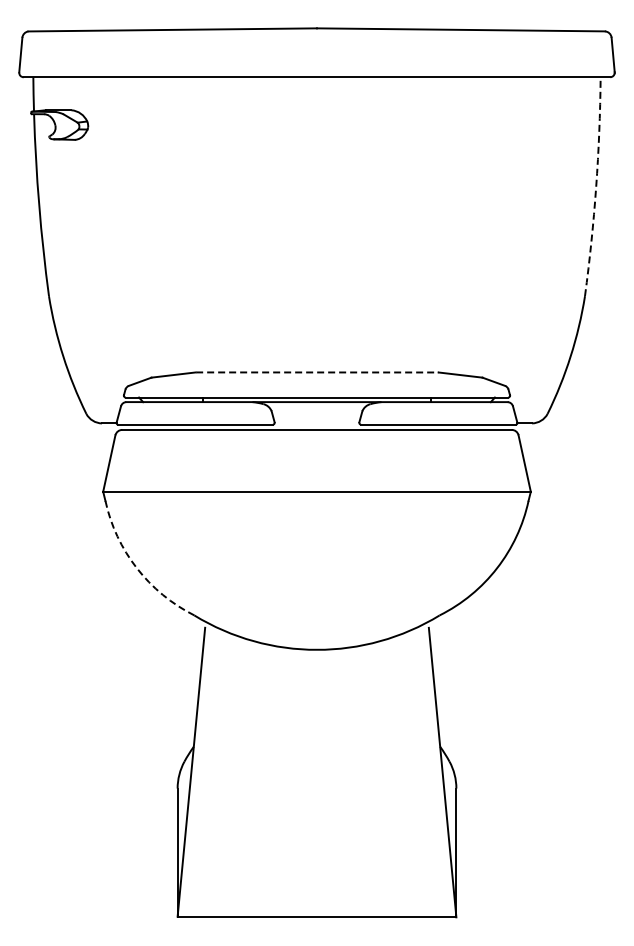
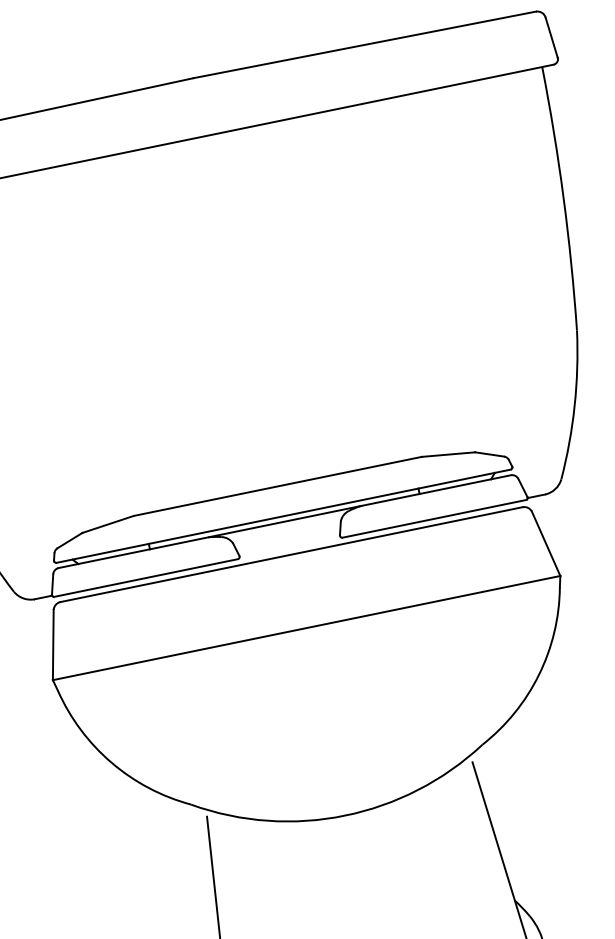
arc: (596, 186) -> (563, 197), dashed -> solid
line: (317, 372) -> (278, 486), dashed -> solid
arc: (136, 568) -> (111, 763), dashed -> solid

